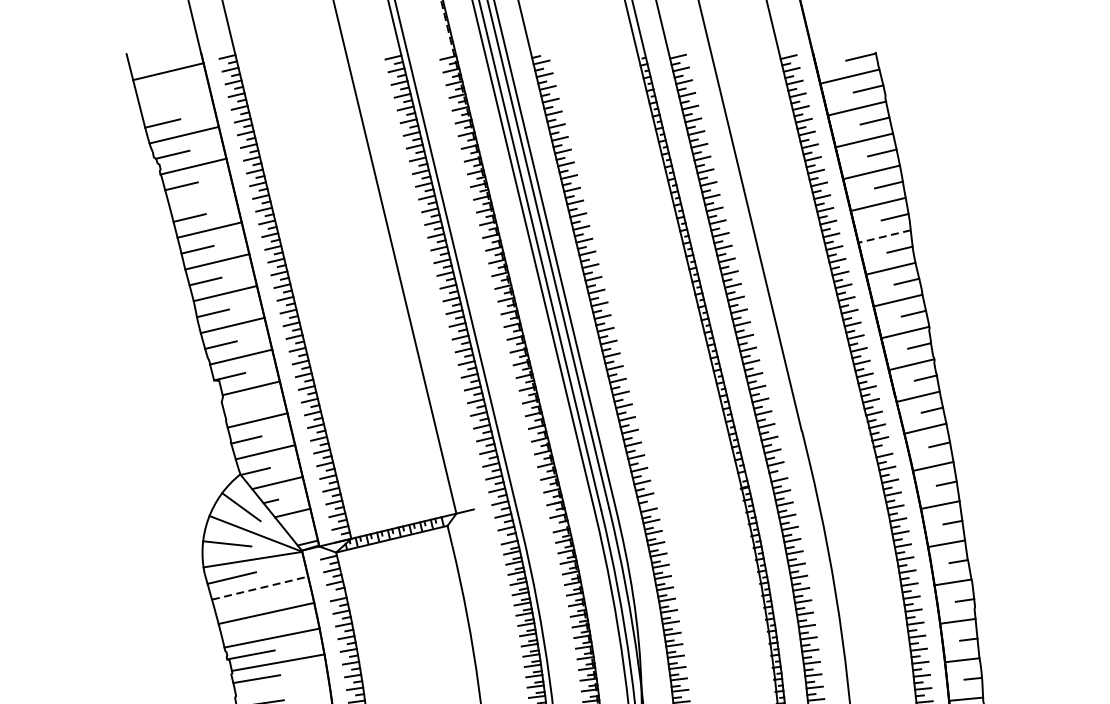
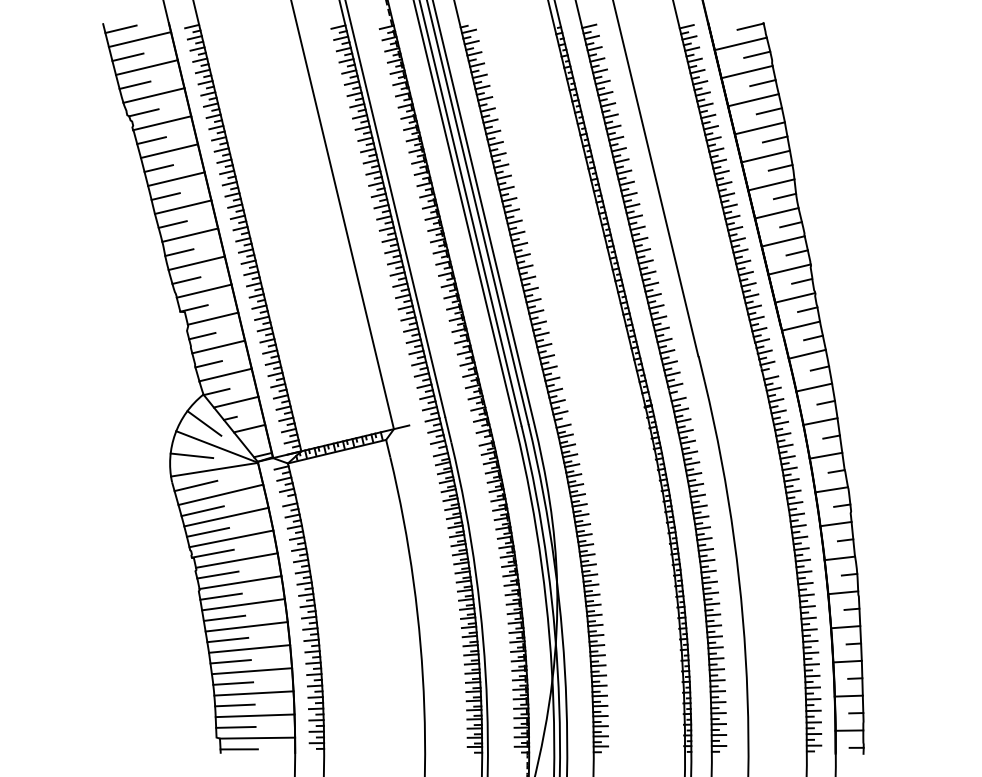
line: (146, 60) -> (120, 29), added
line: (154, 92) -> (127, 57), added
line: (175, 103) -> (146, 67), added
line: (201, 198) -> (169, 151), added
line: (884, 236) -> (771, 184), dashed -> solid
line: (239, 407) -> (202, 335), added
line: (259, 587) -> (220, 494), dashed -> solid
line: (239, 607) -> (202, 511), added
line: (244, 629) -> (207, 531), added
line: (282, 687) -> (240, 582), added

